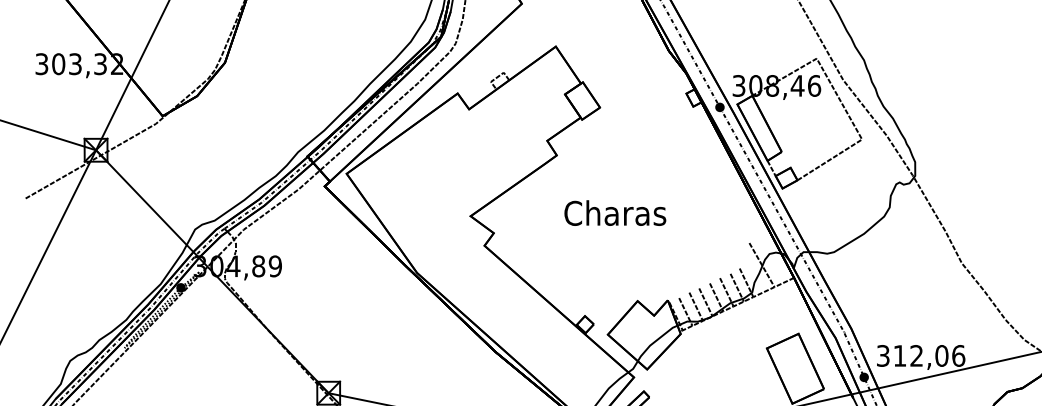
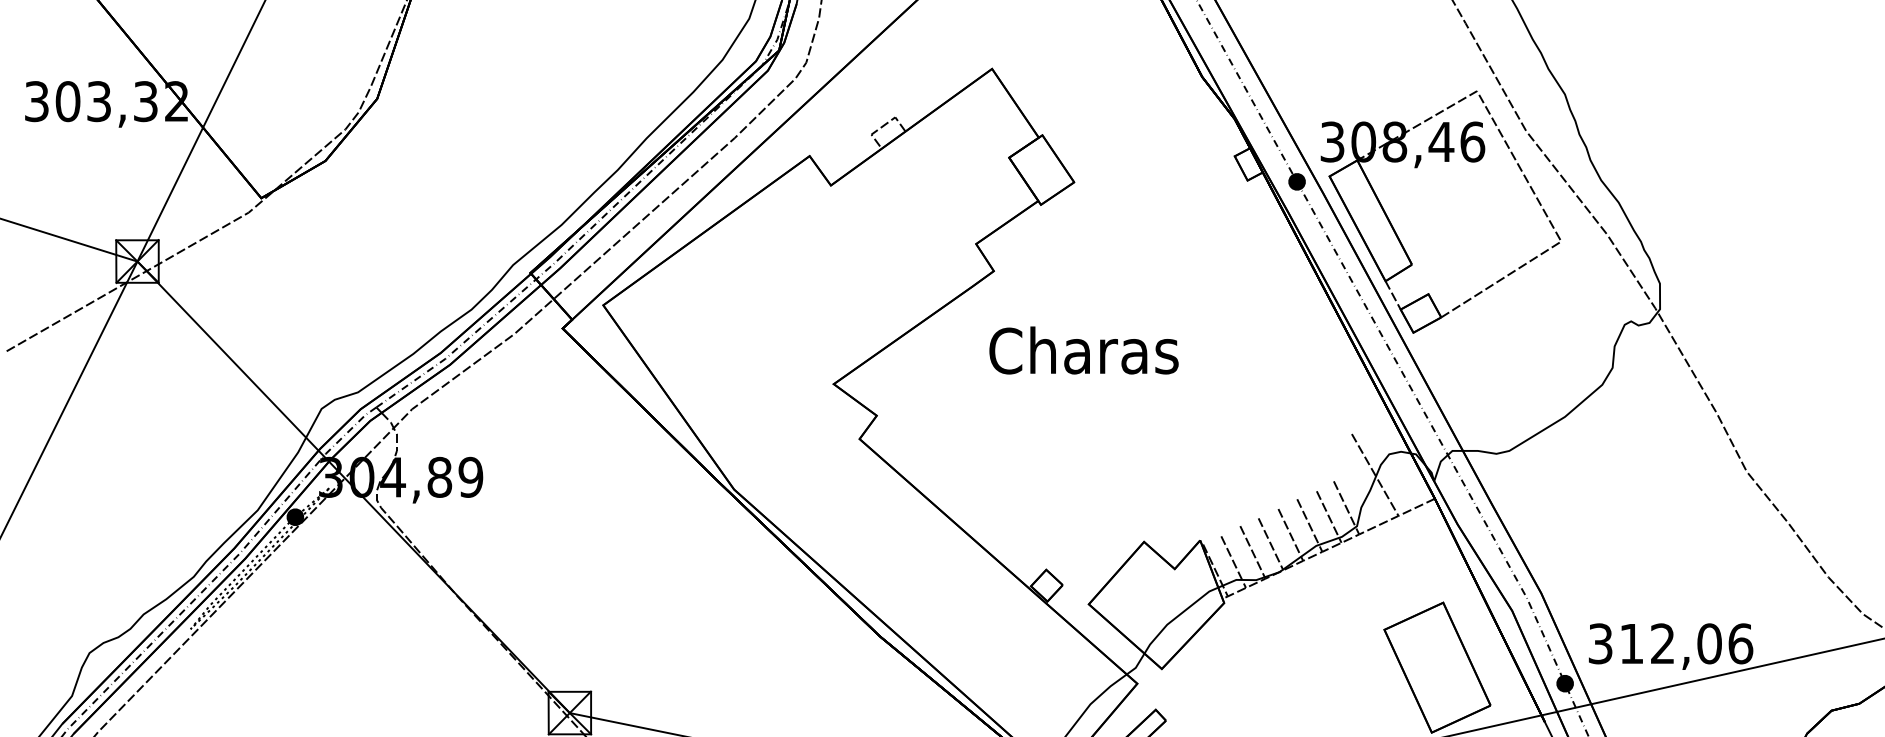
text: (615, 212) -> (1084, 349), moved

